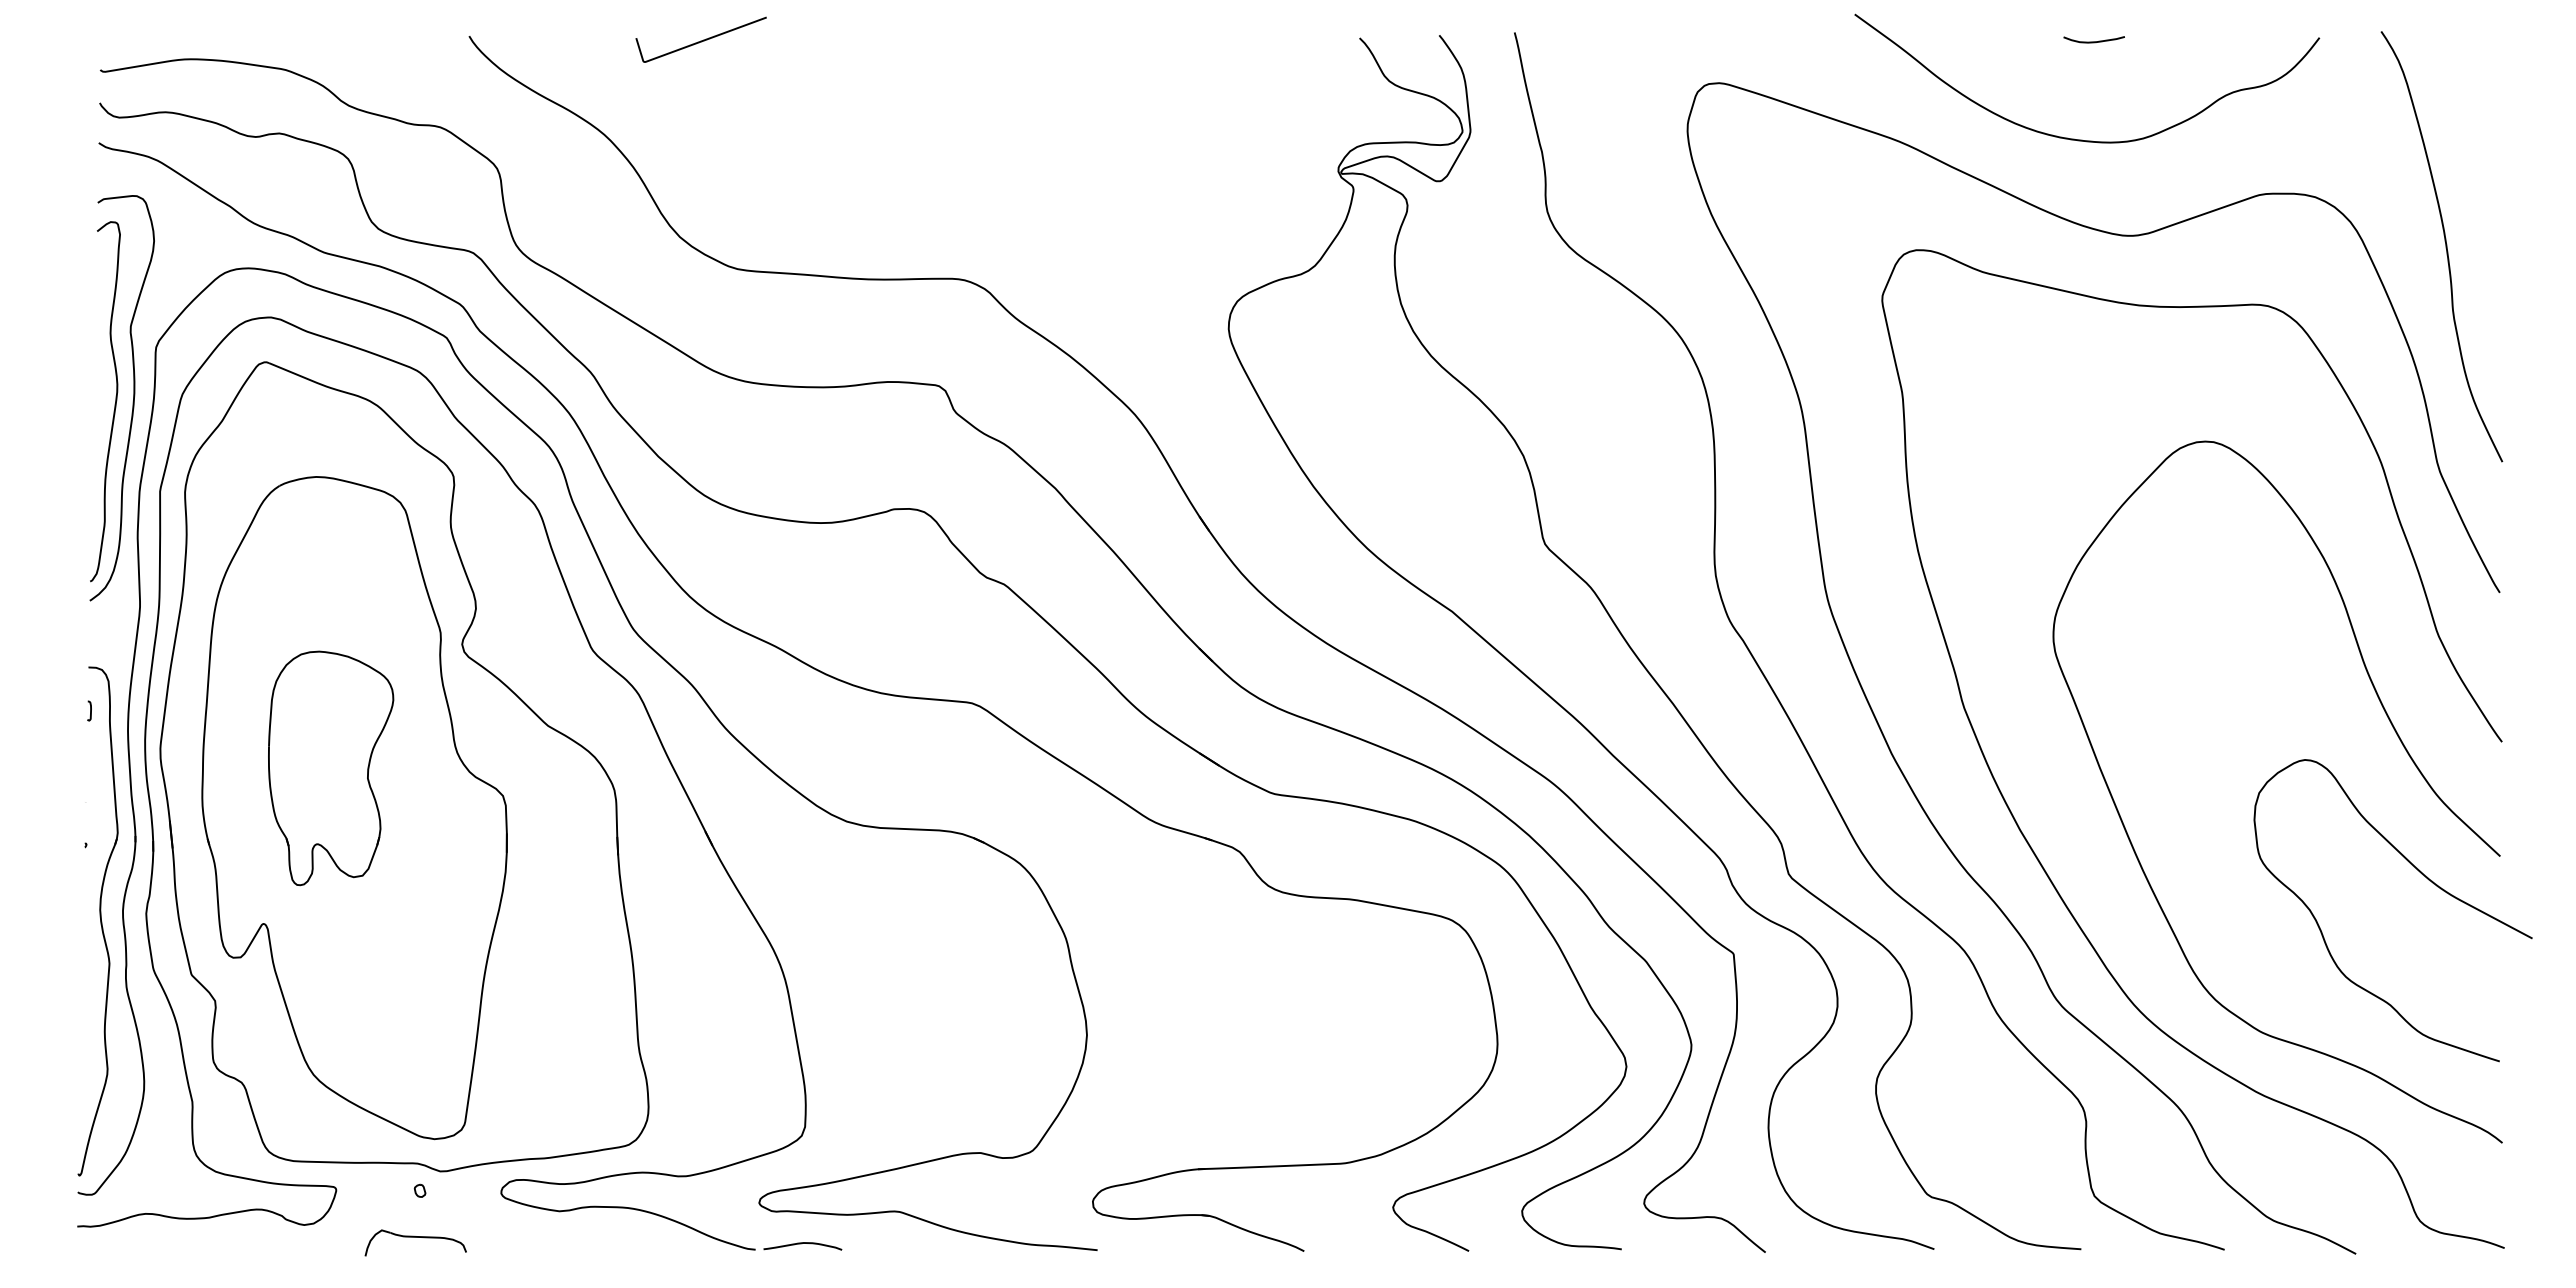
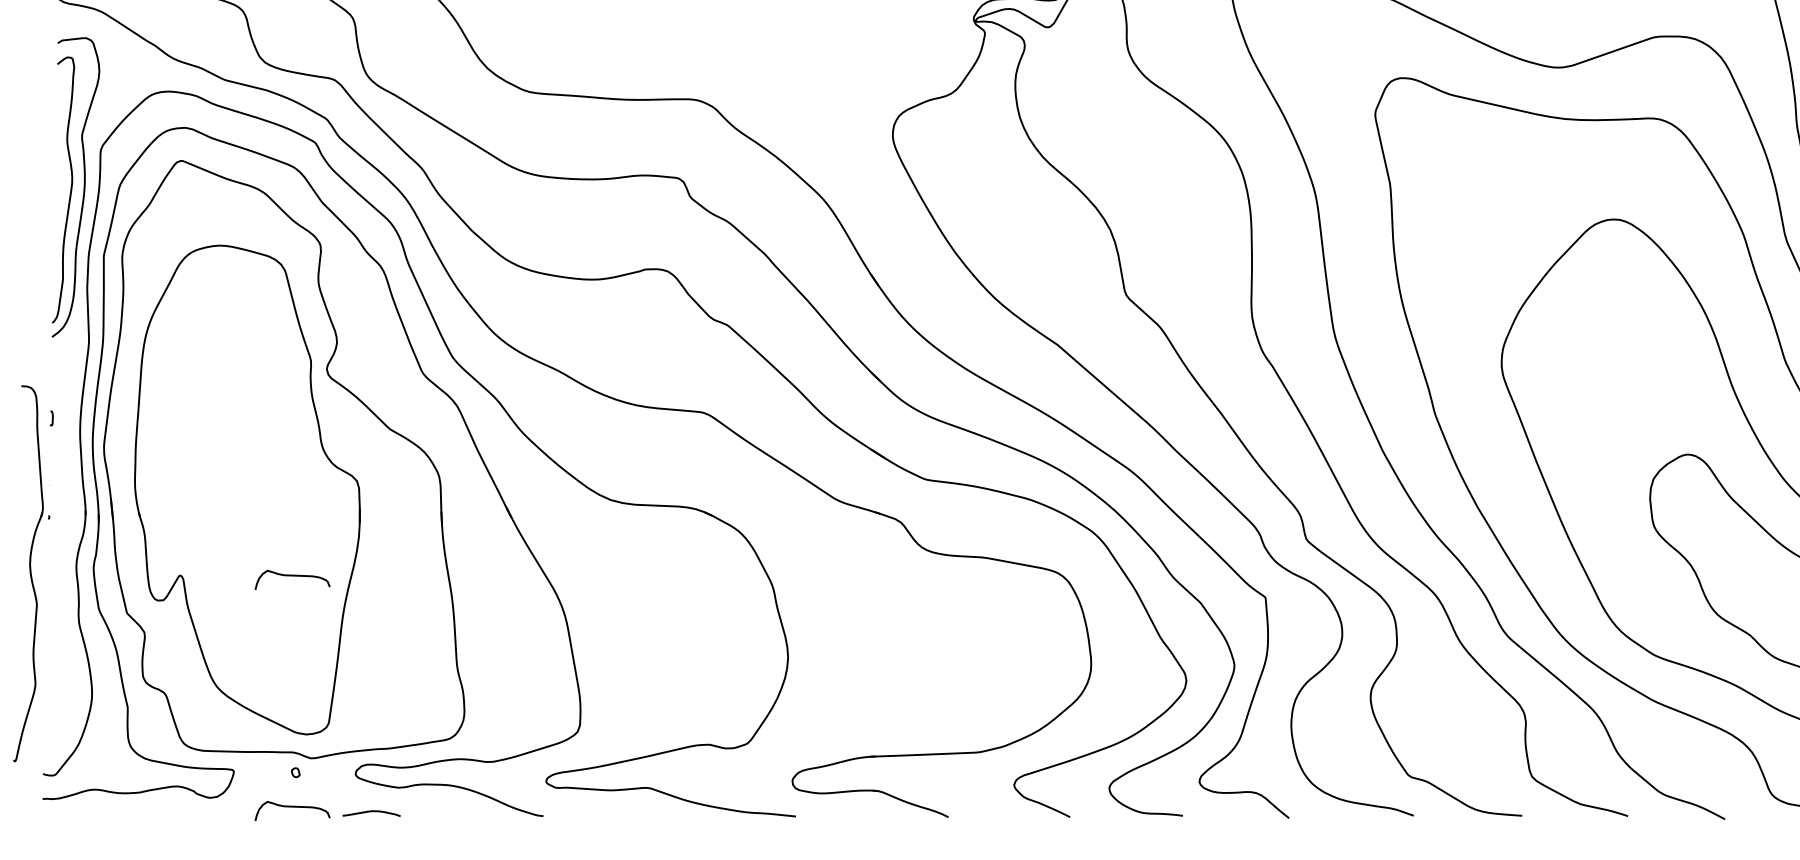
part: (331, 768) -> (230, 460), removed
part: (97, 921) -> (28, 573), moved
part: (415, 929) -> (292, 579), added
curve: (801, 1244) -> (370, 812), moved

